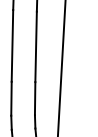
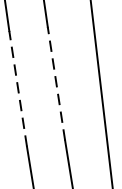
line: (12, 45) -> (18, 88), solid -> dashed
line: (36, 46) -> (56, 83), solid -> dashed

